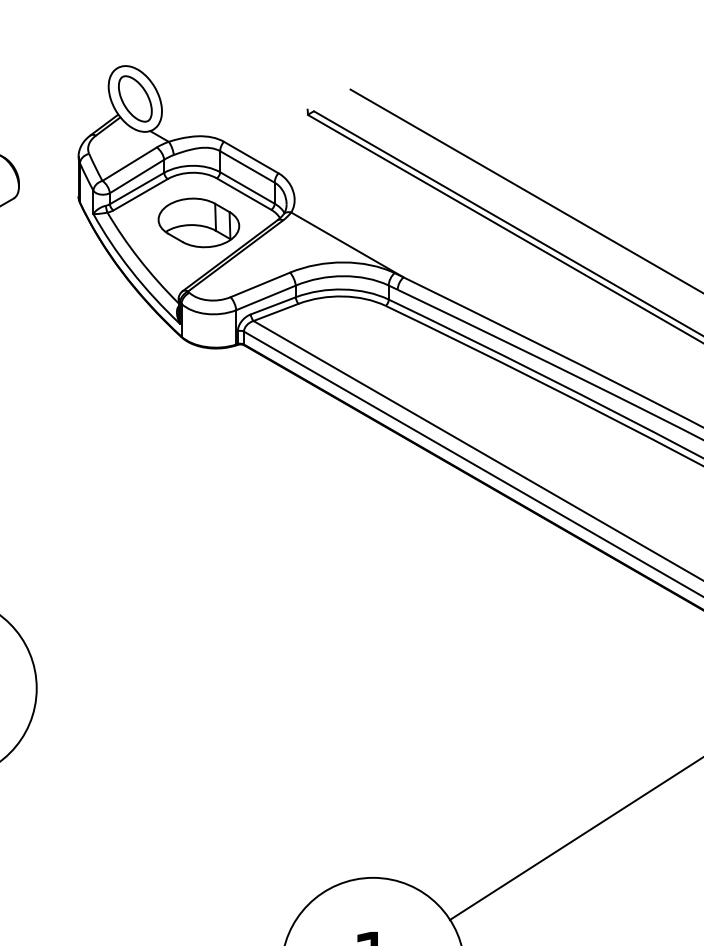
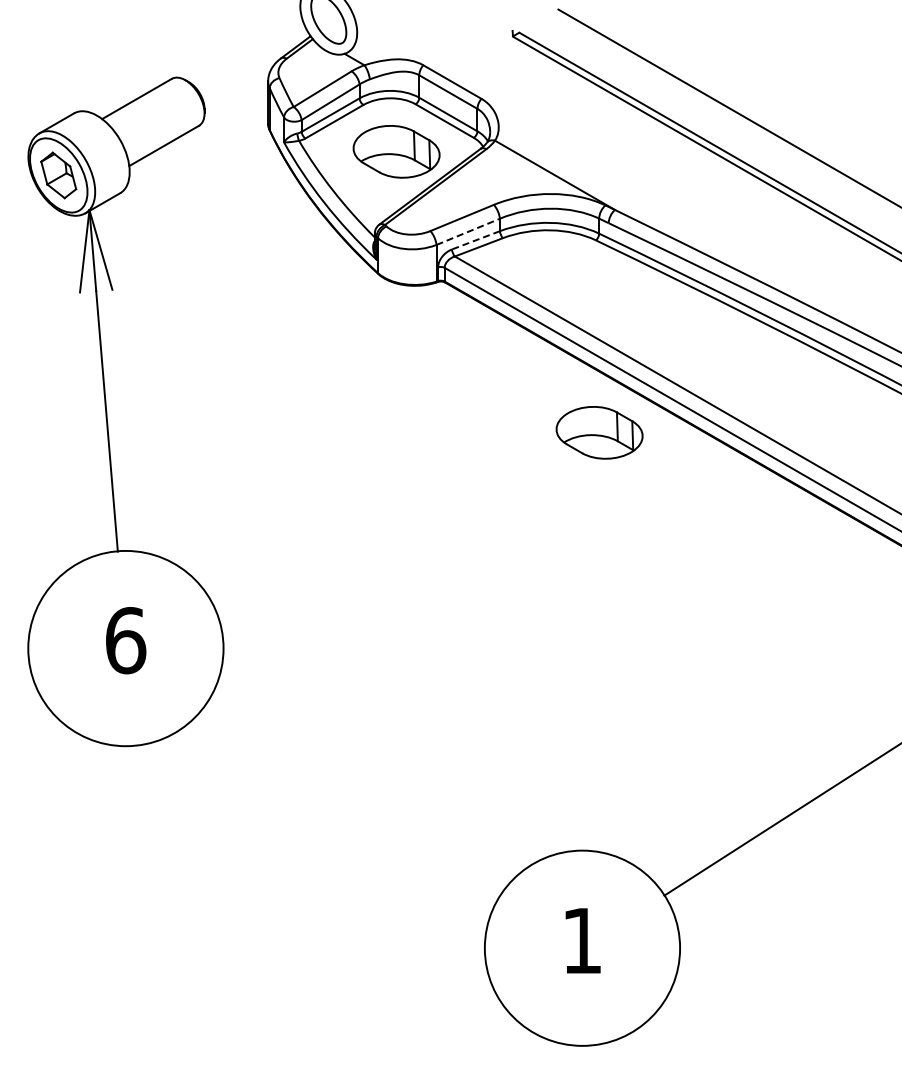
line: (266, 297) -> (468, 231), solid -> dashed
line: (272, 306) -> (475, 240), solid -> dashed
part: (389, 485) -> (599, 432), added

